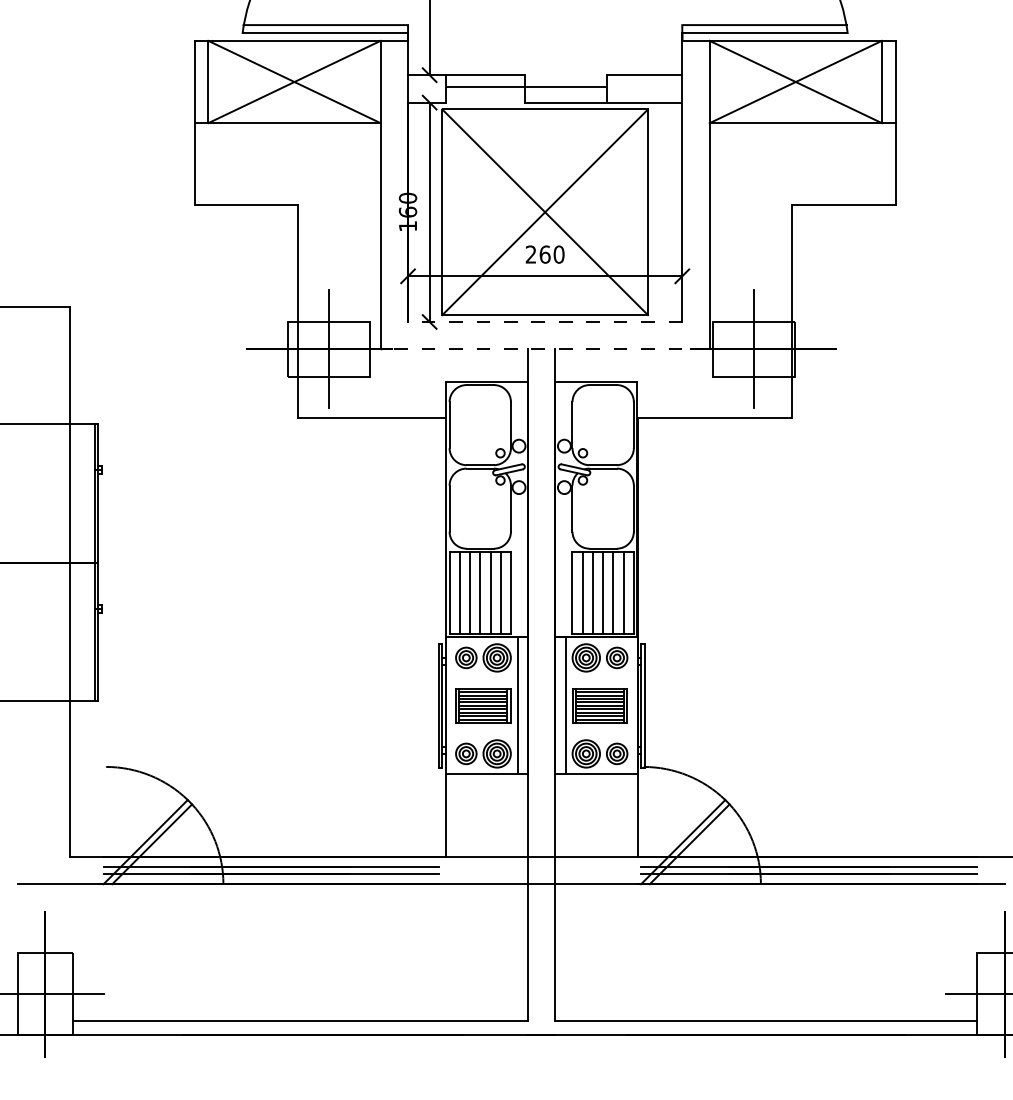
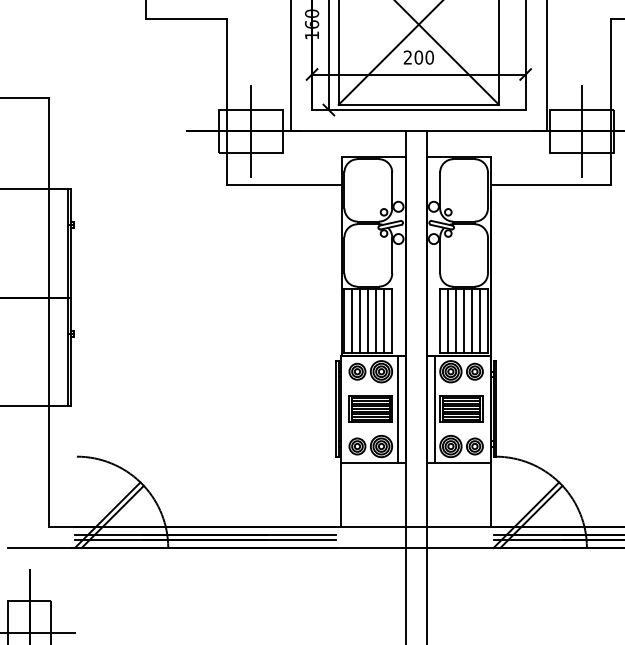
text: (544, 254) -> (418, 57), 260 -> 200
line: (544, 321) -> (418, 109), dashed -> solid
line: (545, 349) -> (419, 131), dashed -> solid

